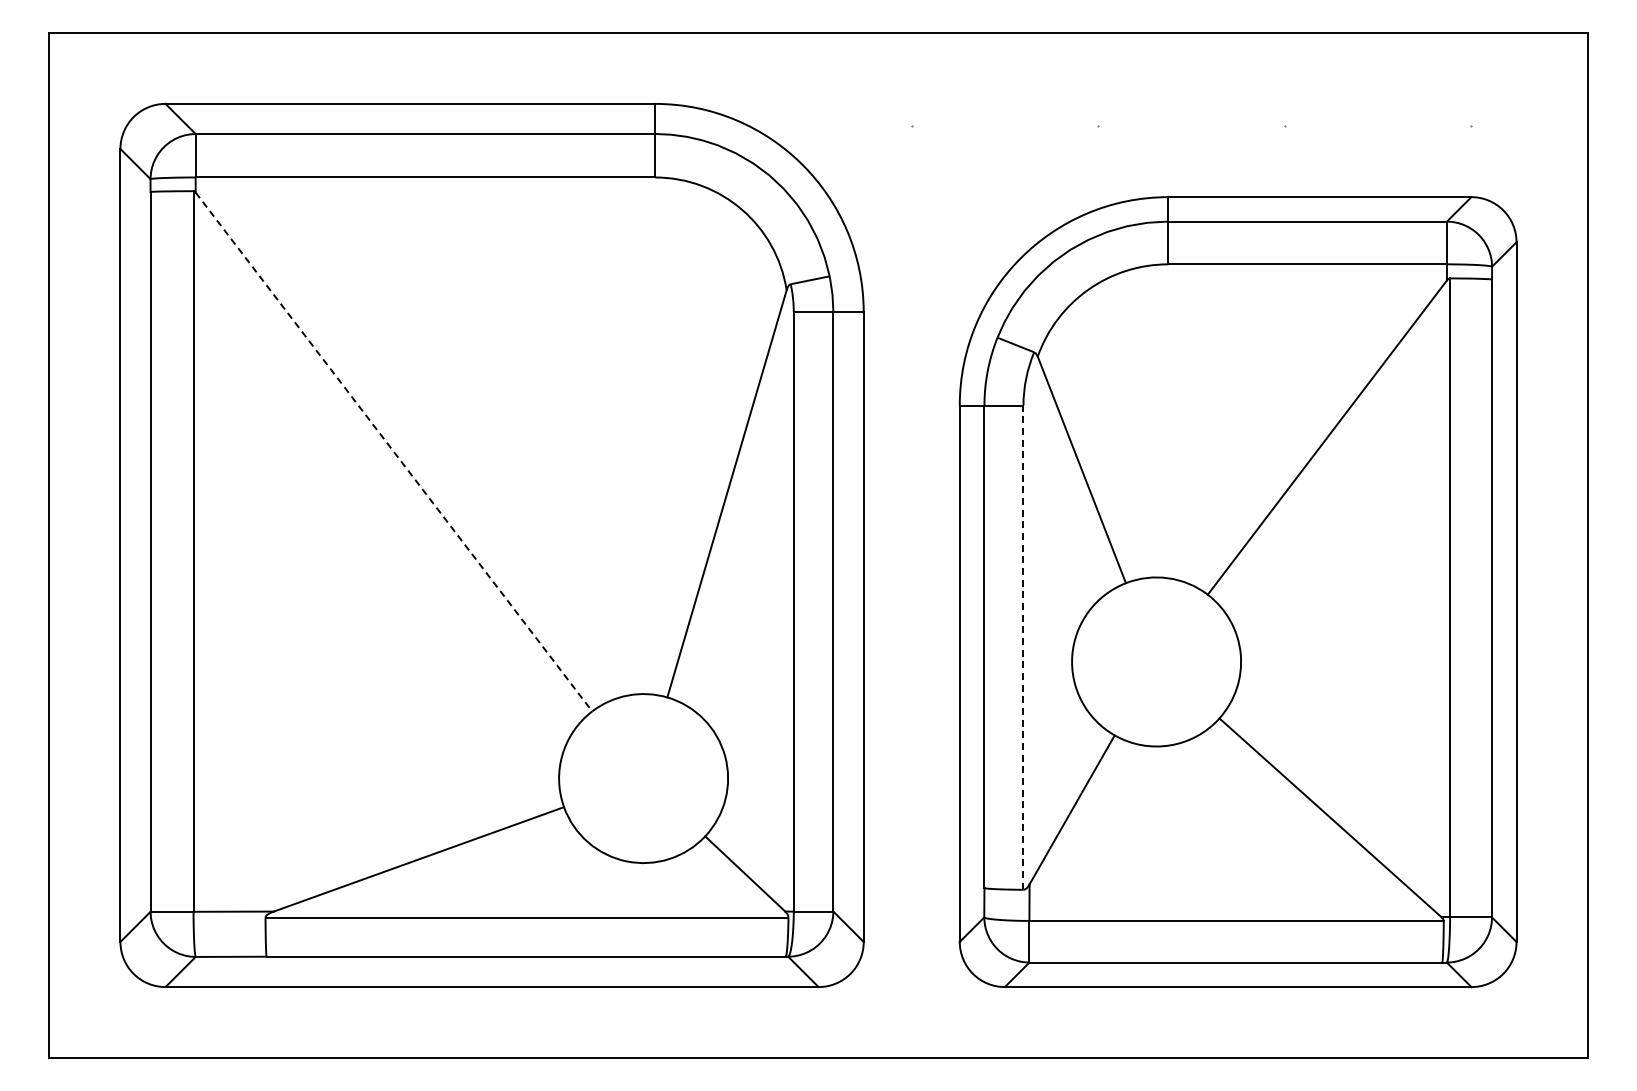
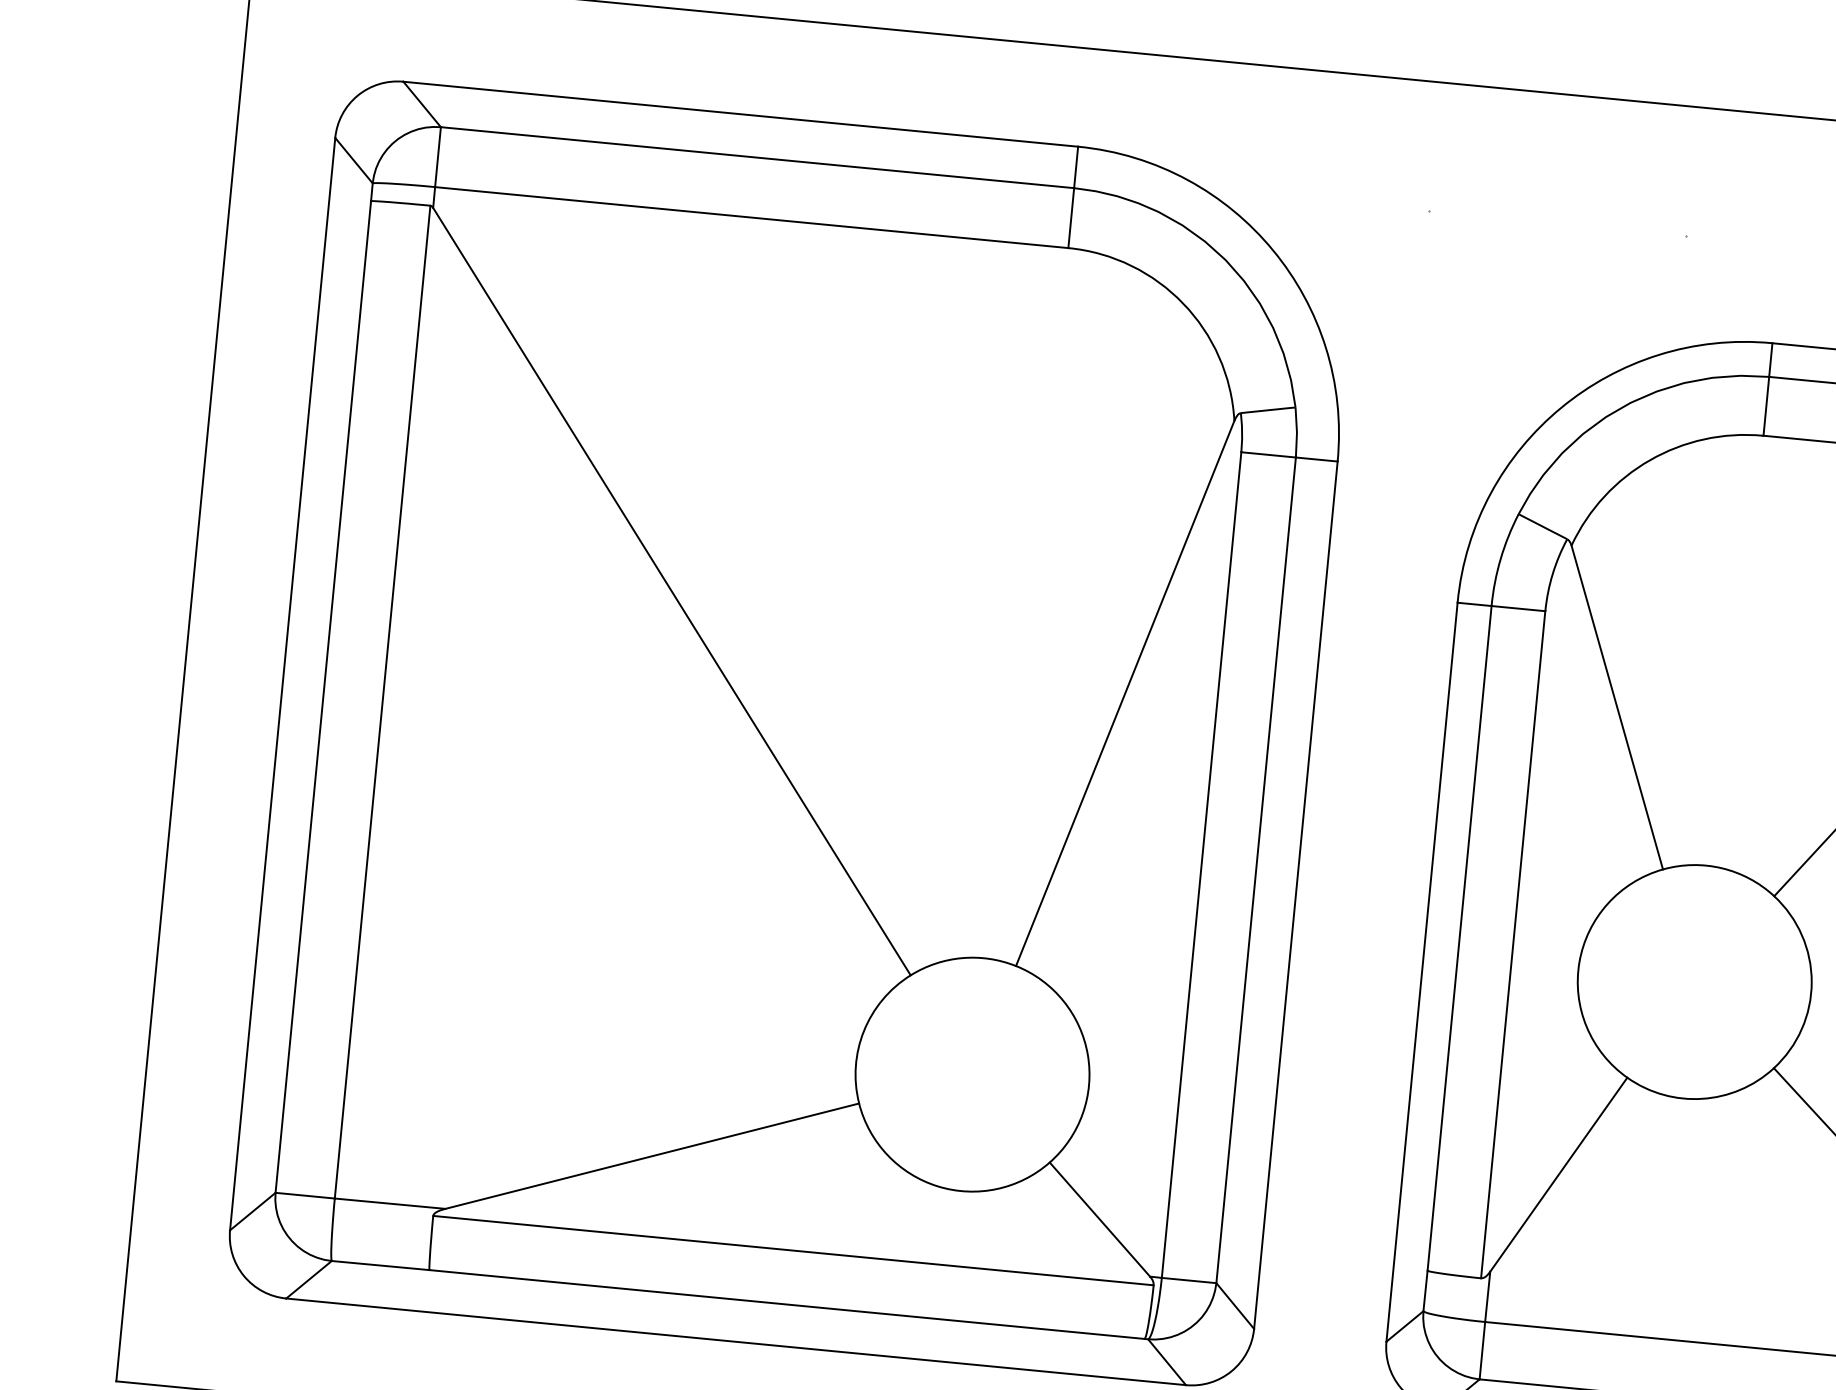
line: (394, 452) -> (672, 592), dashed -> solid
line: (1023, 647) -> (1513, 944), dashed -> solid

